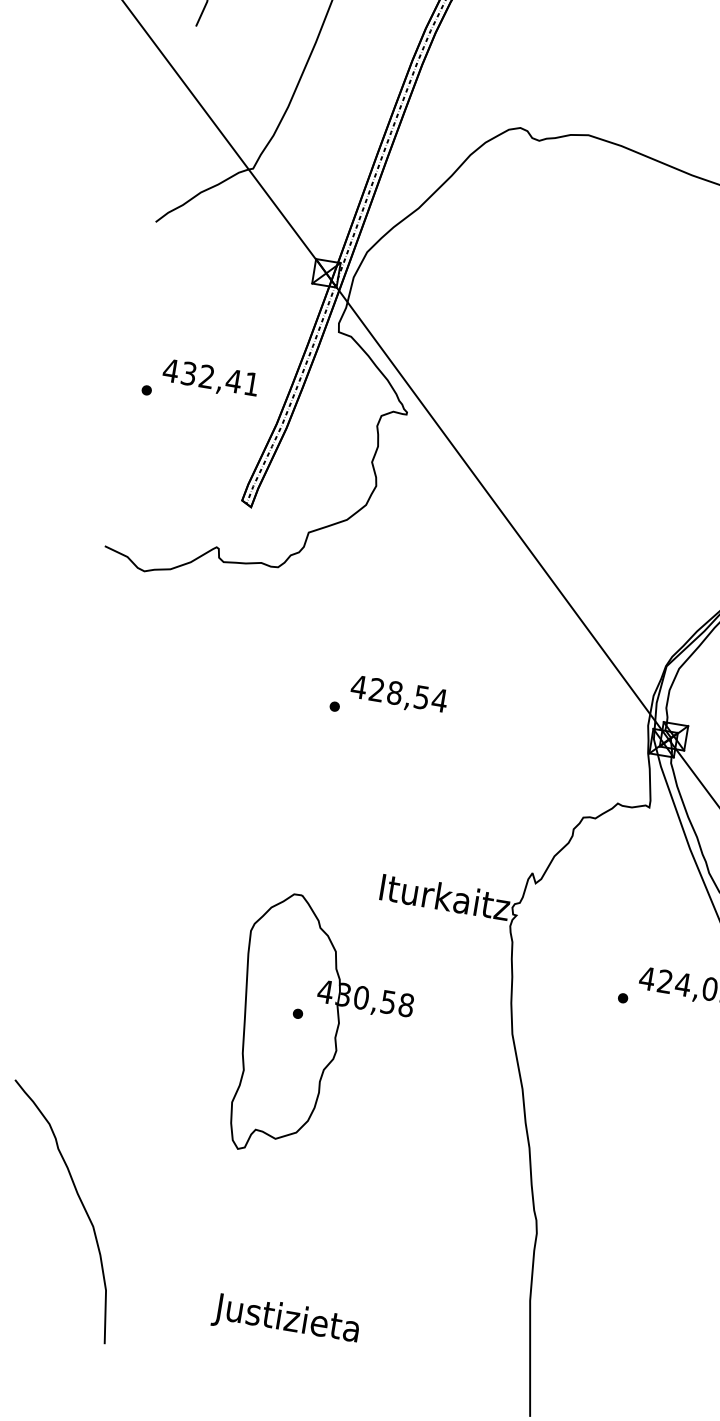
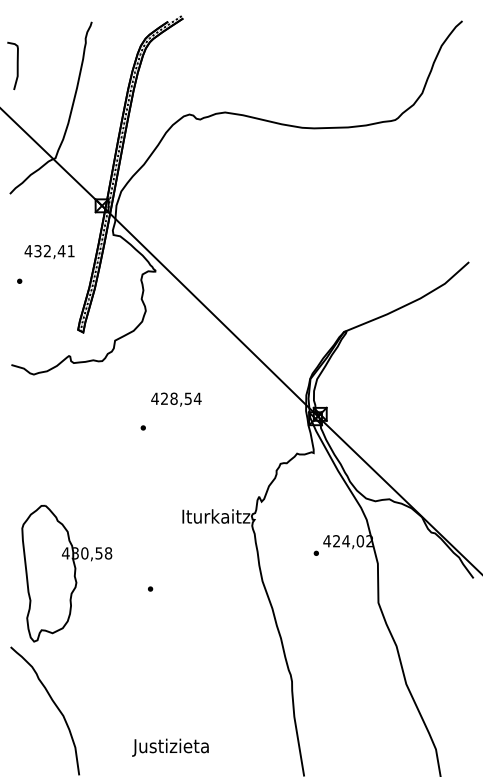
text: (210, 377) -> (49, 251), moved
text: (399, 695) -> (176, 399), moved
part: (320, 1030) -> (66, 573), moved

